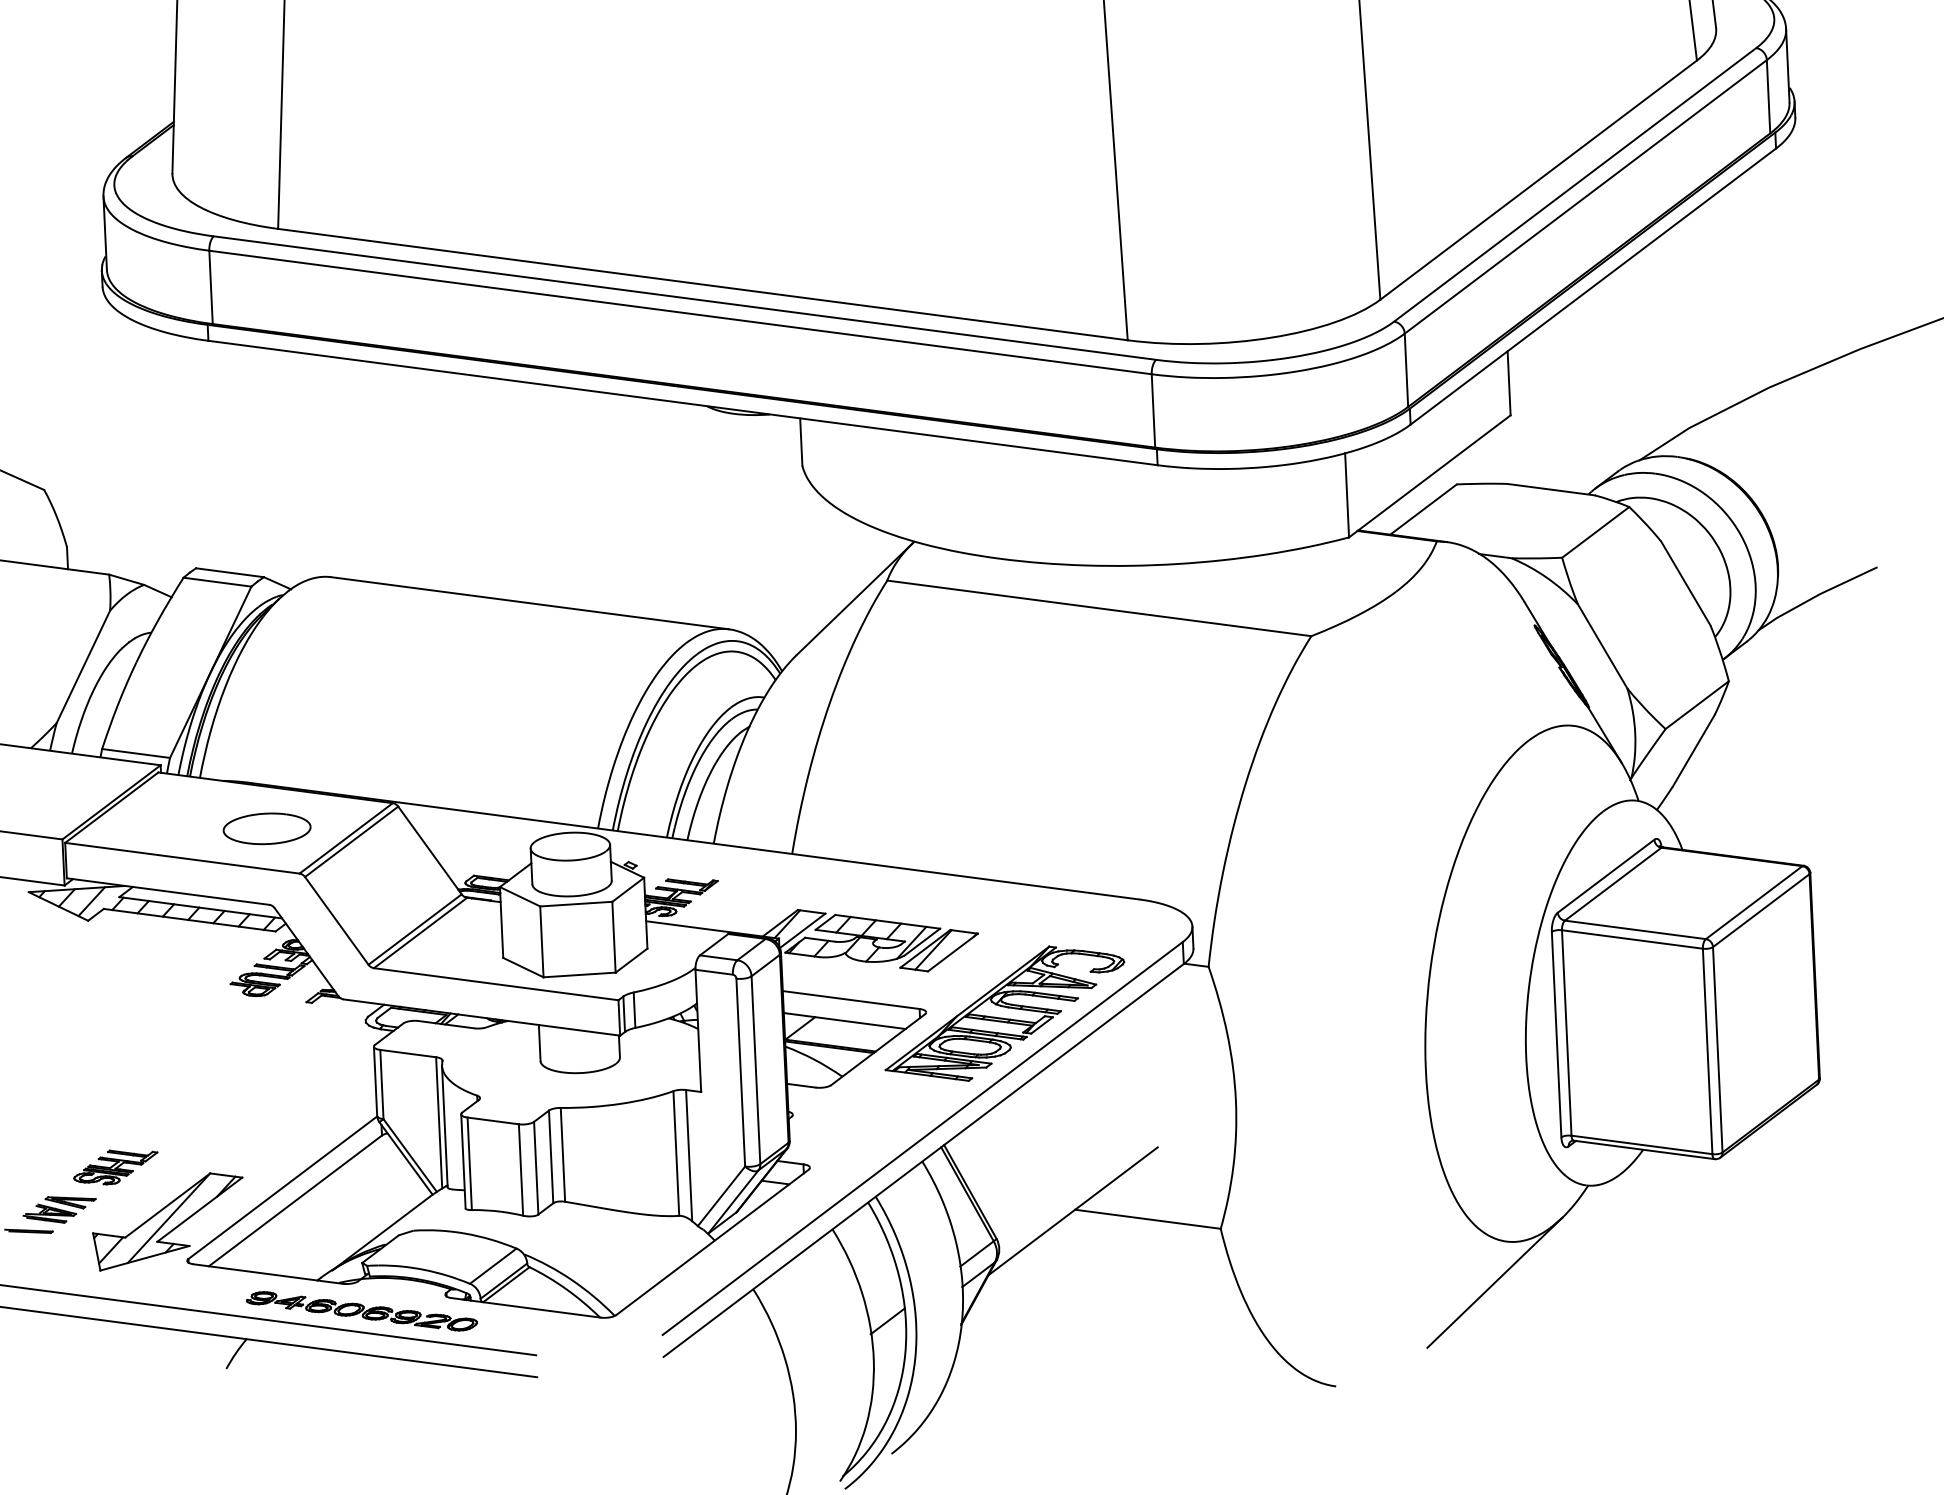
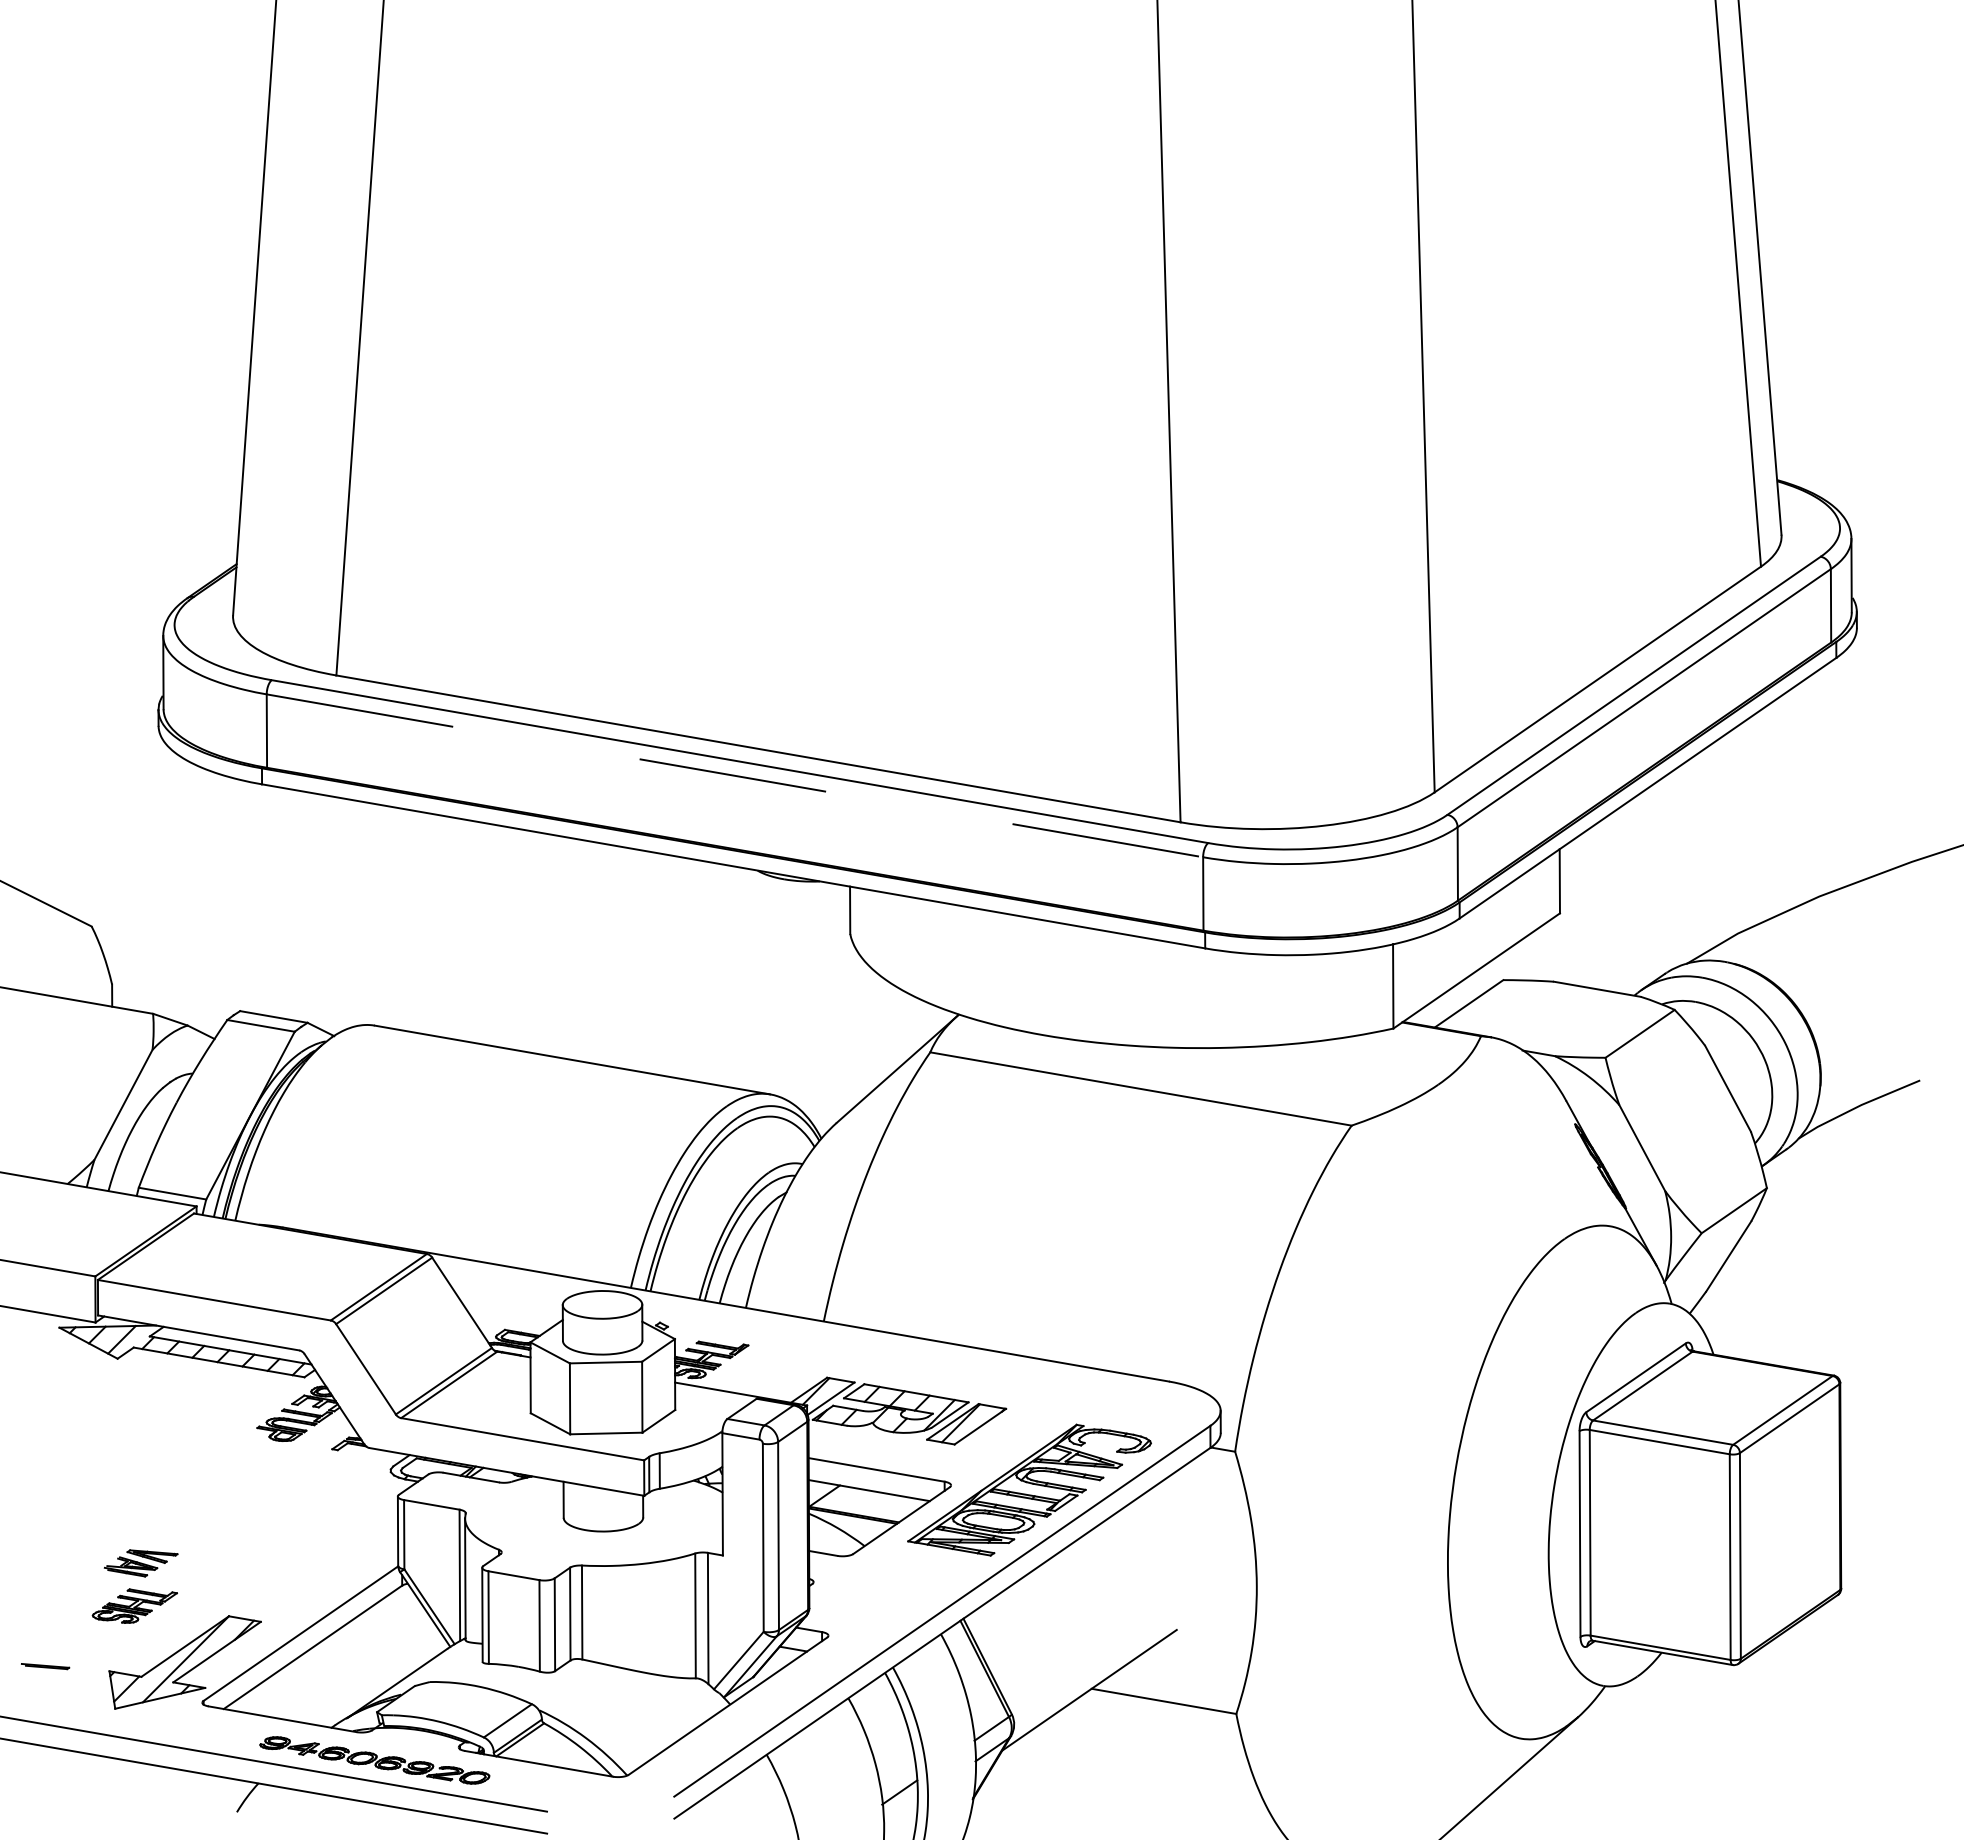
line: (681, 312) -> (735, 775), solid -> dashed
part: (266, 828) -> (299, 1274), removed
part: (59, 1209) -> (140, 1563), moved

